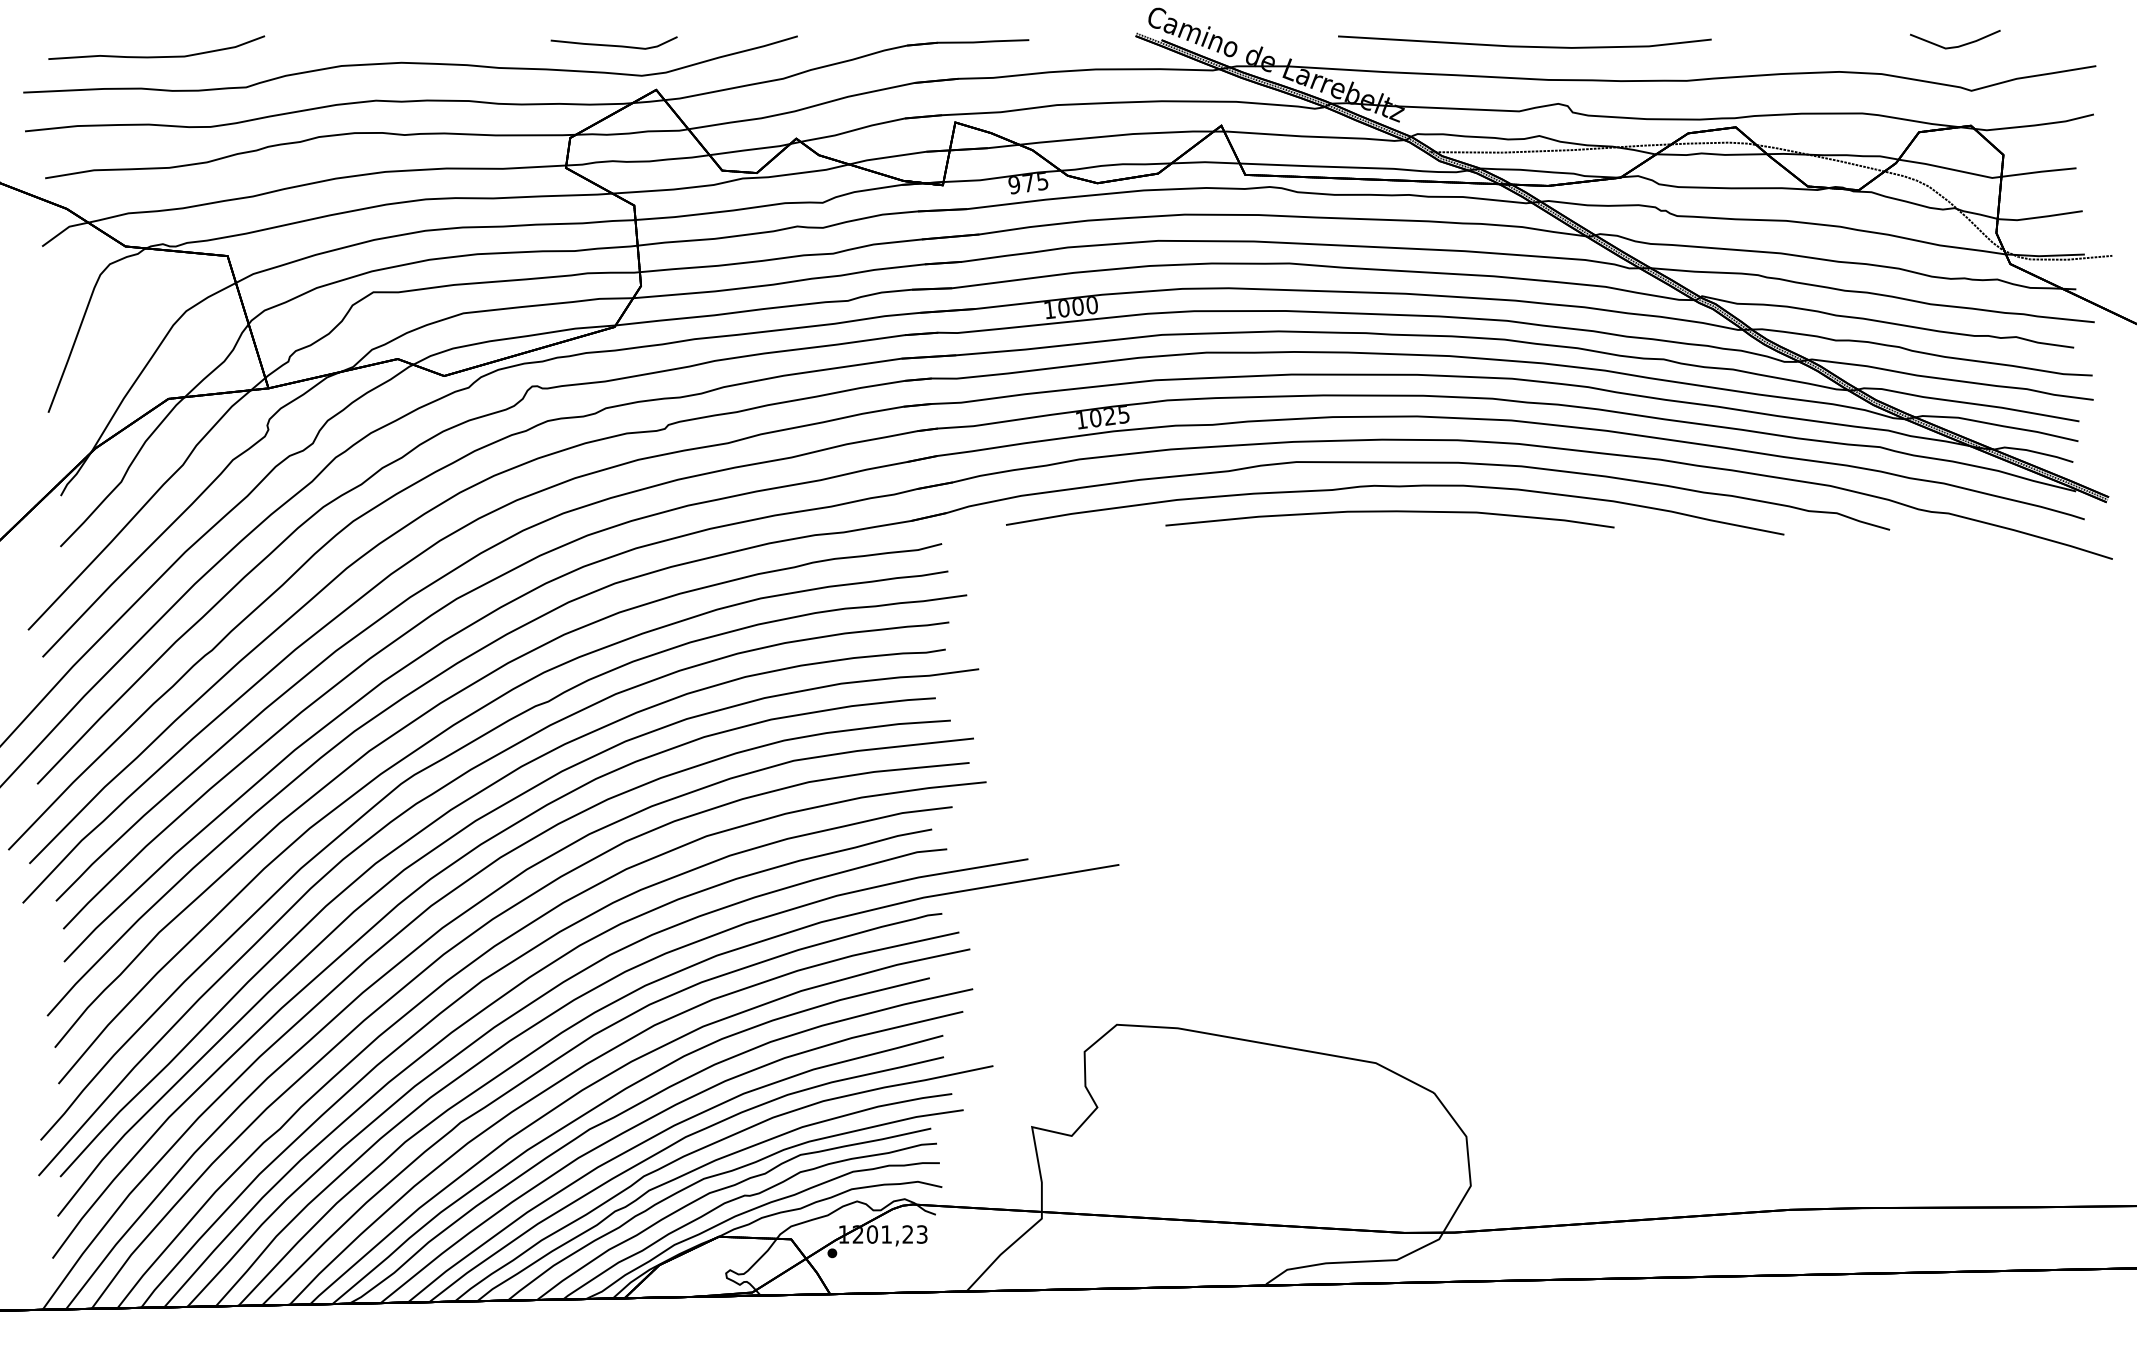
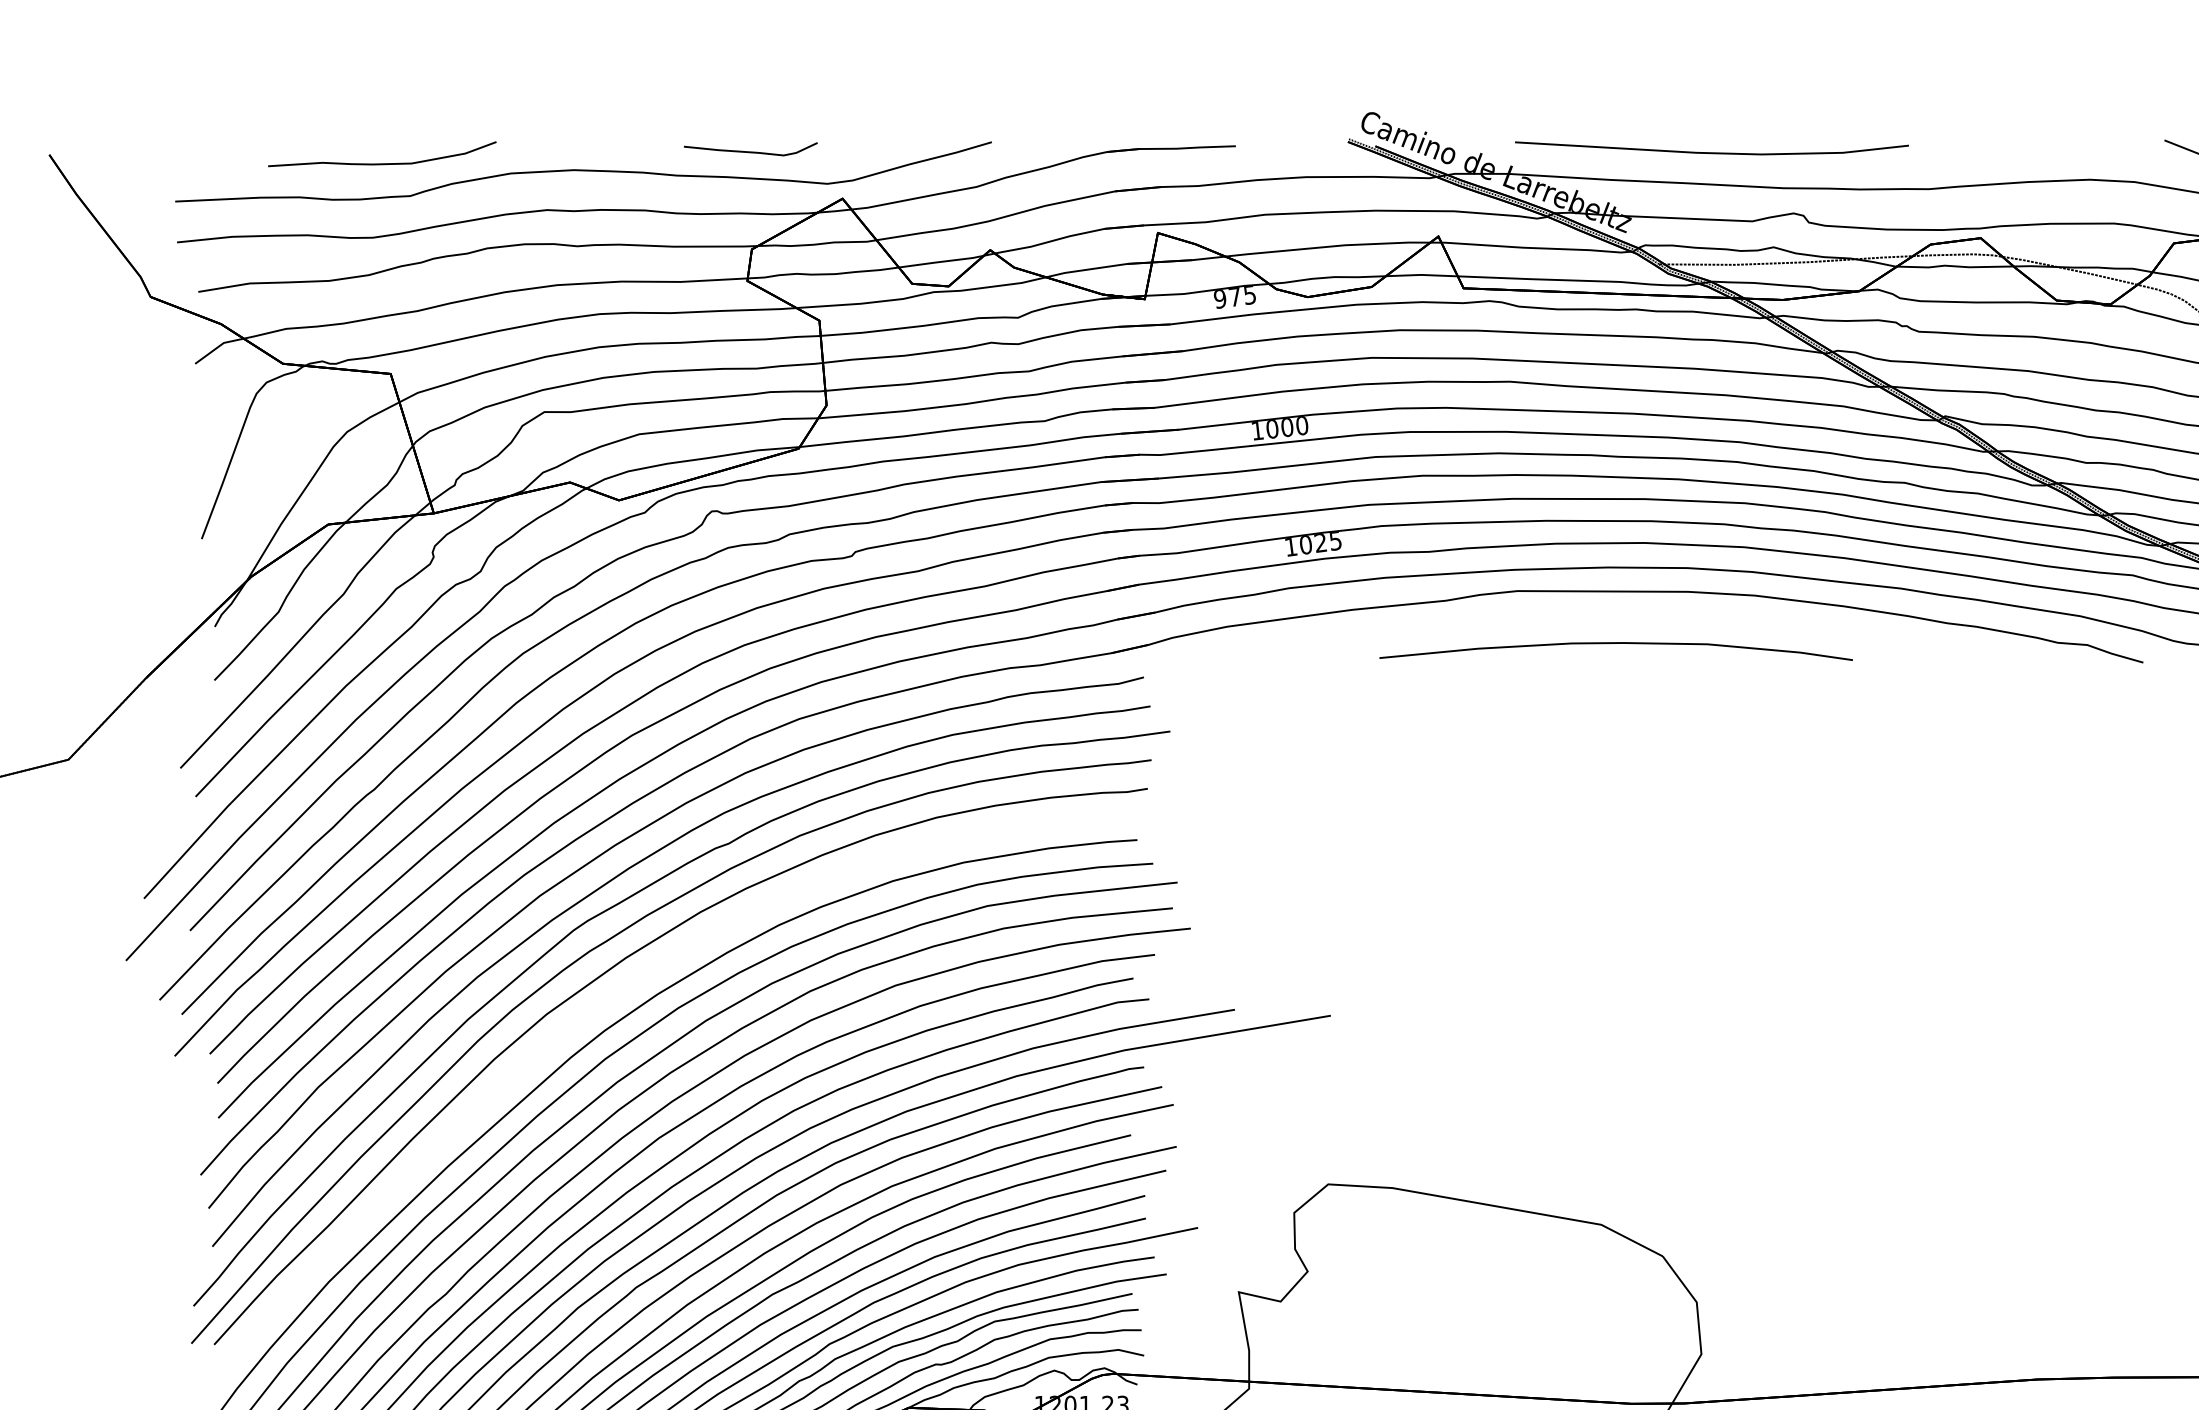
curve: (612, 44) -> (749, 150), moved
line: (1524, 45) -> (1711, 151), moved
curve: (156, 56) -> (382, 163), moved
part: (1395, 487) -> (1621, 617), removed
curve: (443, 844) -> (618, 994), removed

